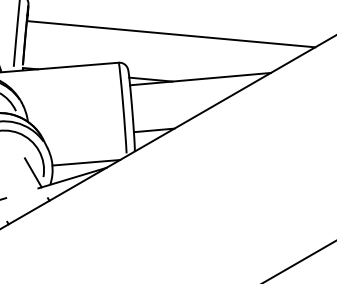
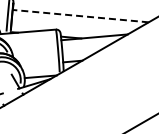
line: (170, 34) -> (80, 16), solid -> dashed

